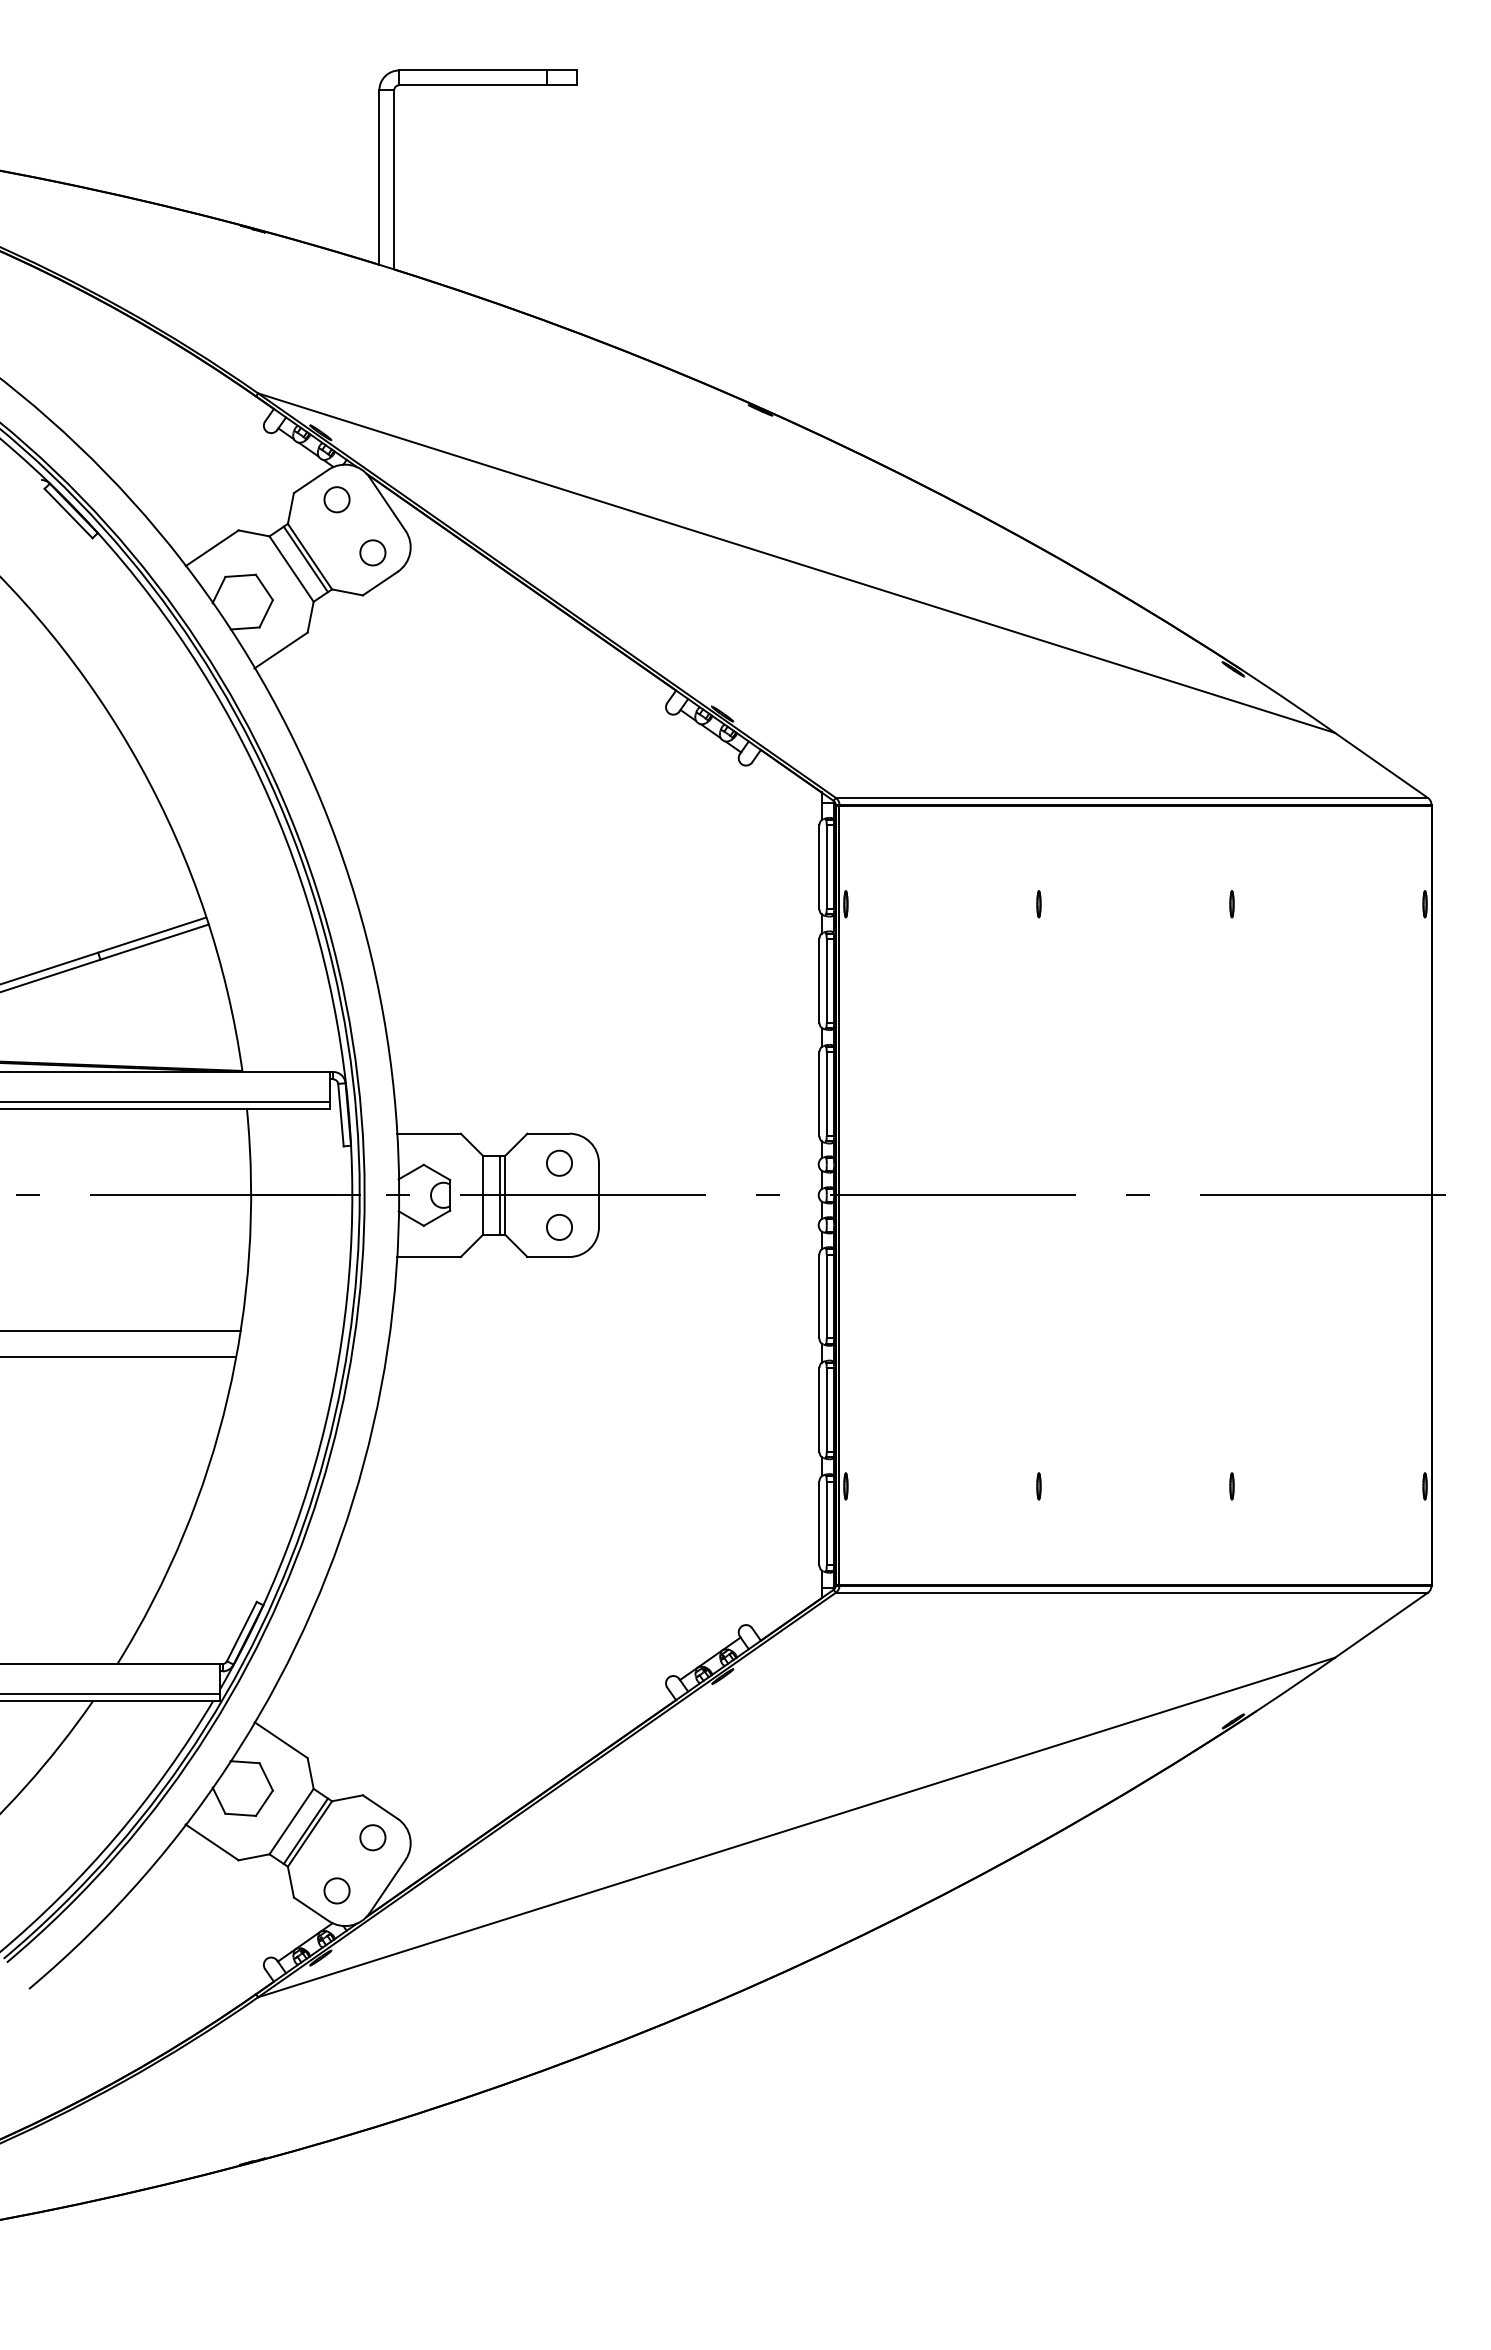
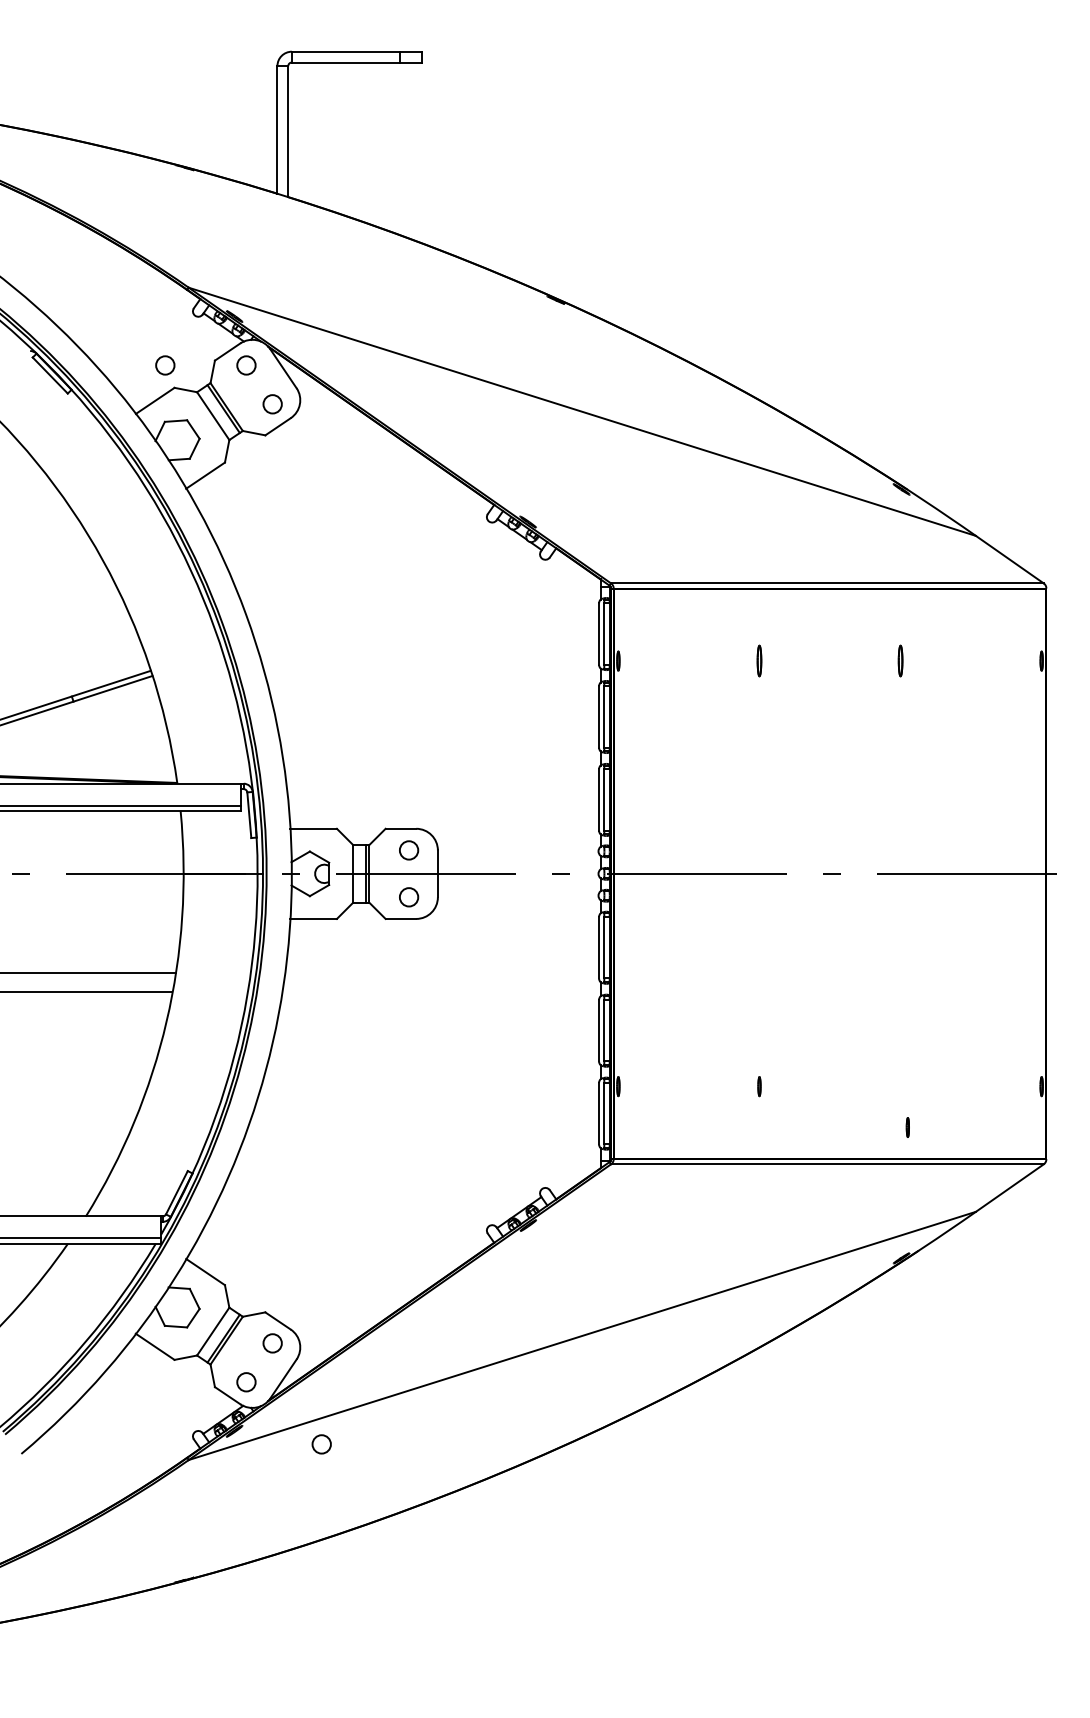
circle: (225, 499) -> (164, 365), added
part: (1038, 904) -> (759, 661), size x1.6
part: (1231, 904) -> (900, 661), size x1.6
part: (1231, 1486) -> (907, 1127), moved
circle: (439, 1975) -> (321, 1444), added

